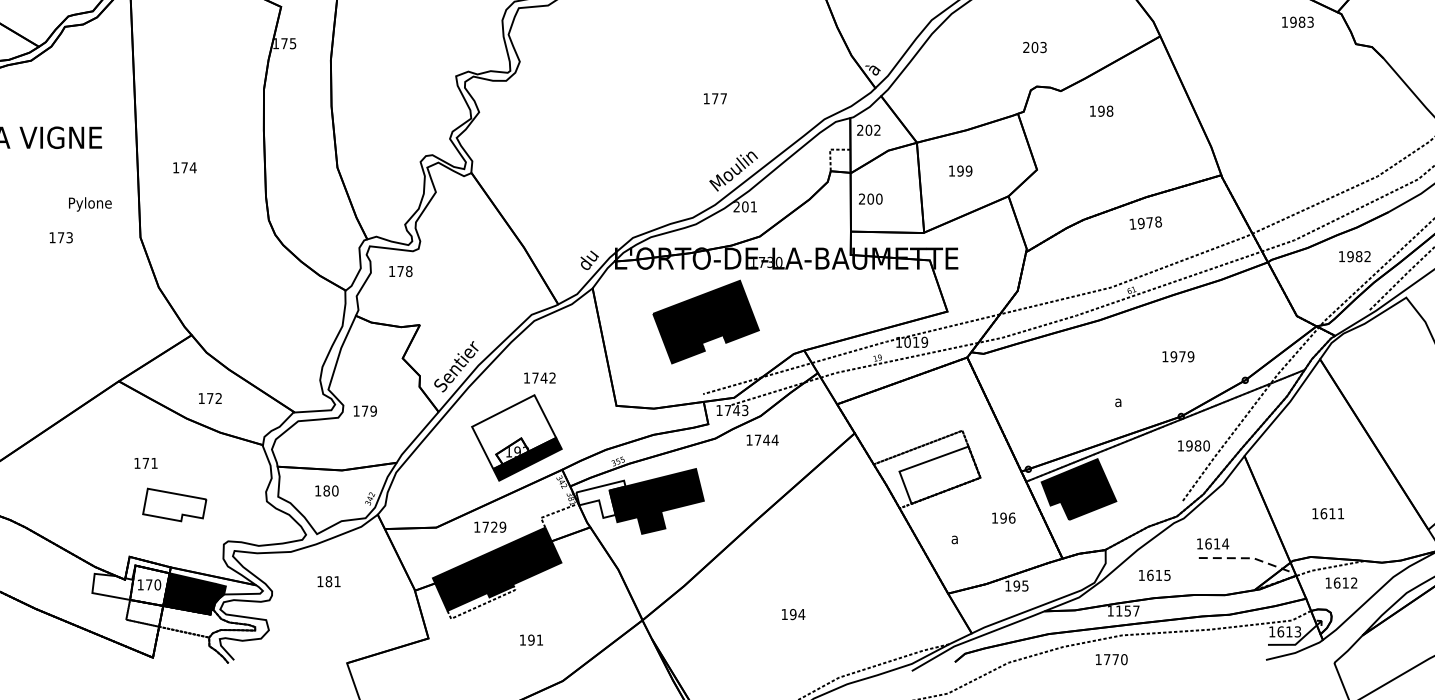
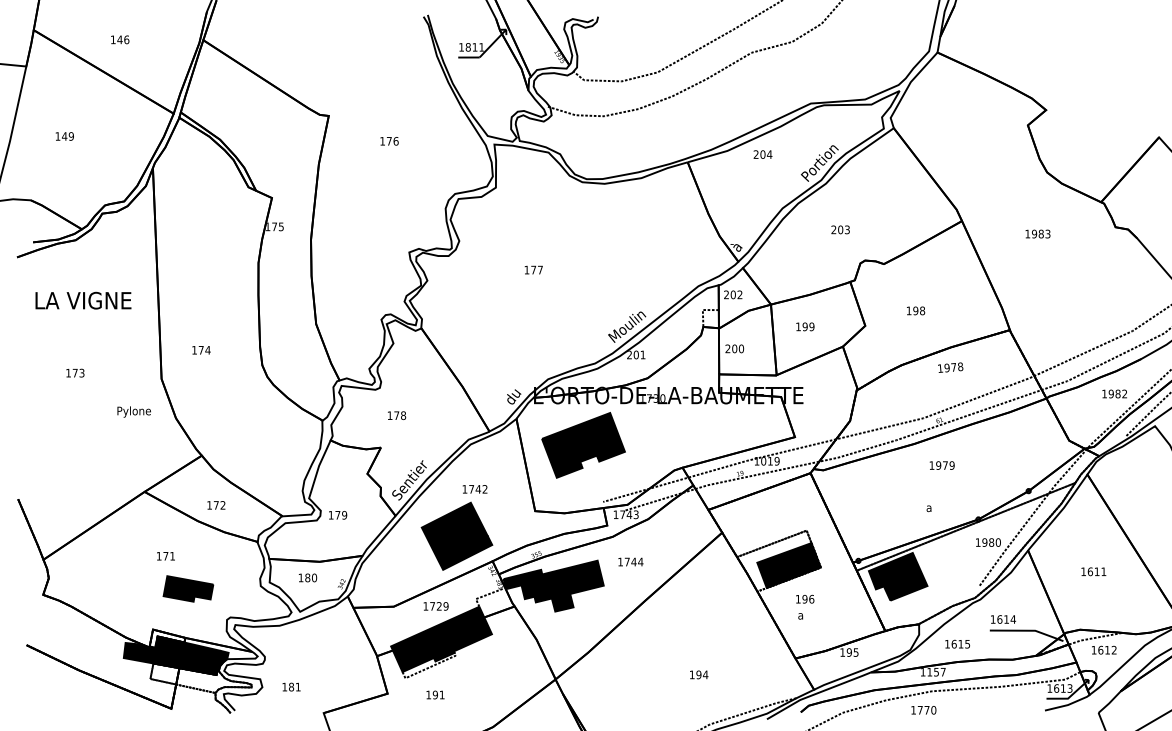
text: (1297, 21) -> (1037, 233), moved
text: (1034, 47) -> (840, 229), moved
text: (714, 97) -> (533, 269), moved
text: (1102, 110) -> (916, 310), moved
text: (184, 168) -> (201, 350), moved
text: (89, 203) -> (133, 411), moved
text: (61, 236) -> (75, 372), moved
text: (401, 271) -> (397, 415), moved
part: (706, 322) -> (583, 445), moved
text: (1177, 356) -> (941, 465), moved
fill: (513, 431) -> (454, 531), added
text: (762, 439) -> (630, 561), moved
fill: (939, 475) -> (788, 565), added
fill: (600, 499) -> (522, 584), added
fill: (174, 504) -> (188, 588), added
text: (1327, 513) -> (1093, 571), moved
text: (1004, 517) -> (805, 598), moved
line: (1243, 557) -> (1027, 630), dashed -> solid
text: (328, 580) -> (291, 686), moved
fill: (130, 585) -> (153, 652), added
text: (793, 614) -> (699, 674), moved
text: (531, 639) -> (435, 694), moved

